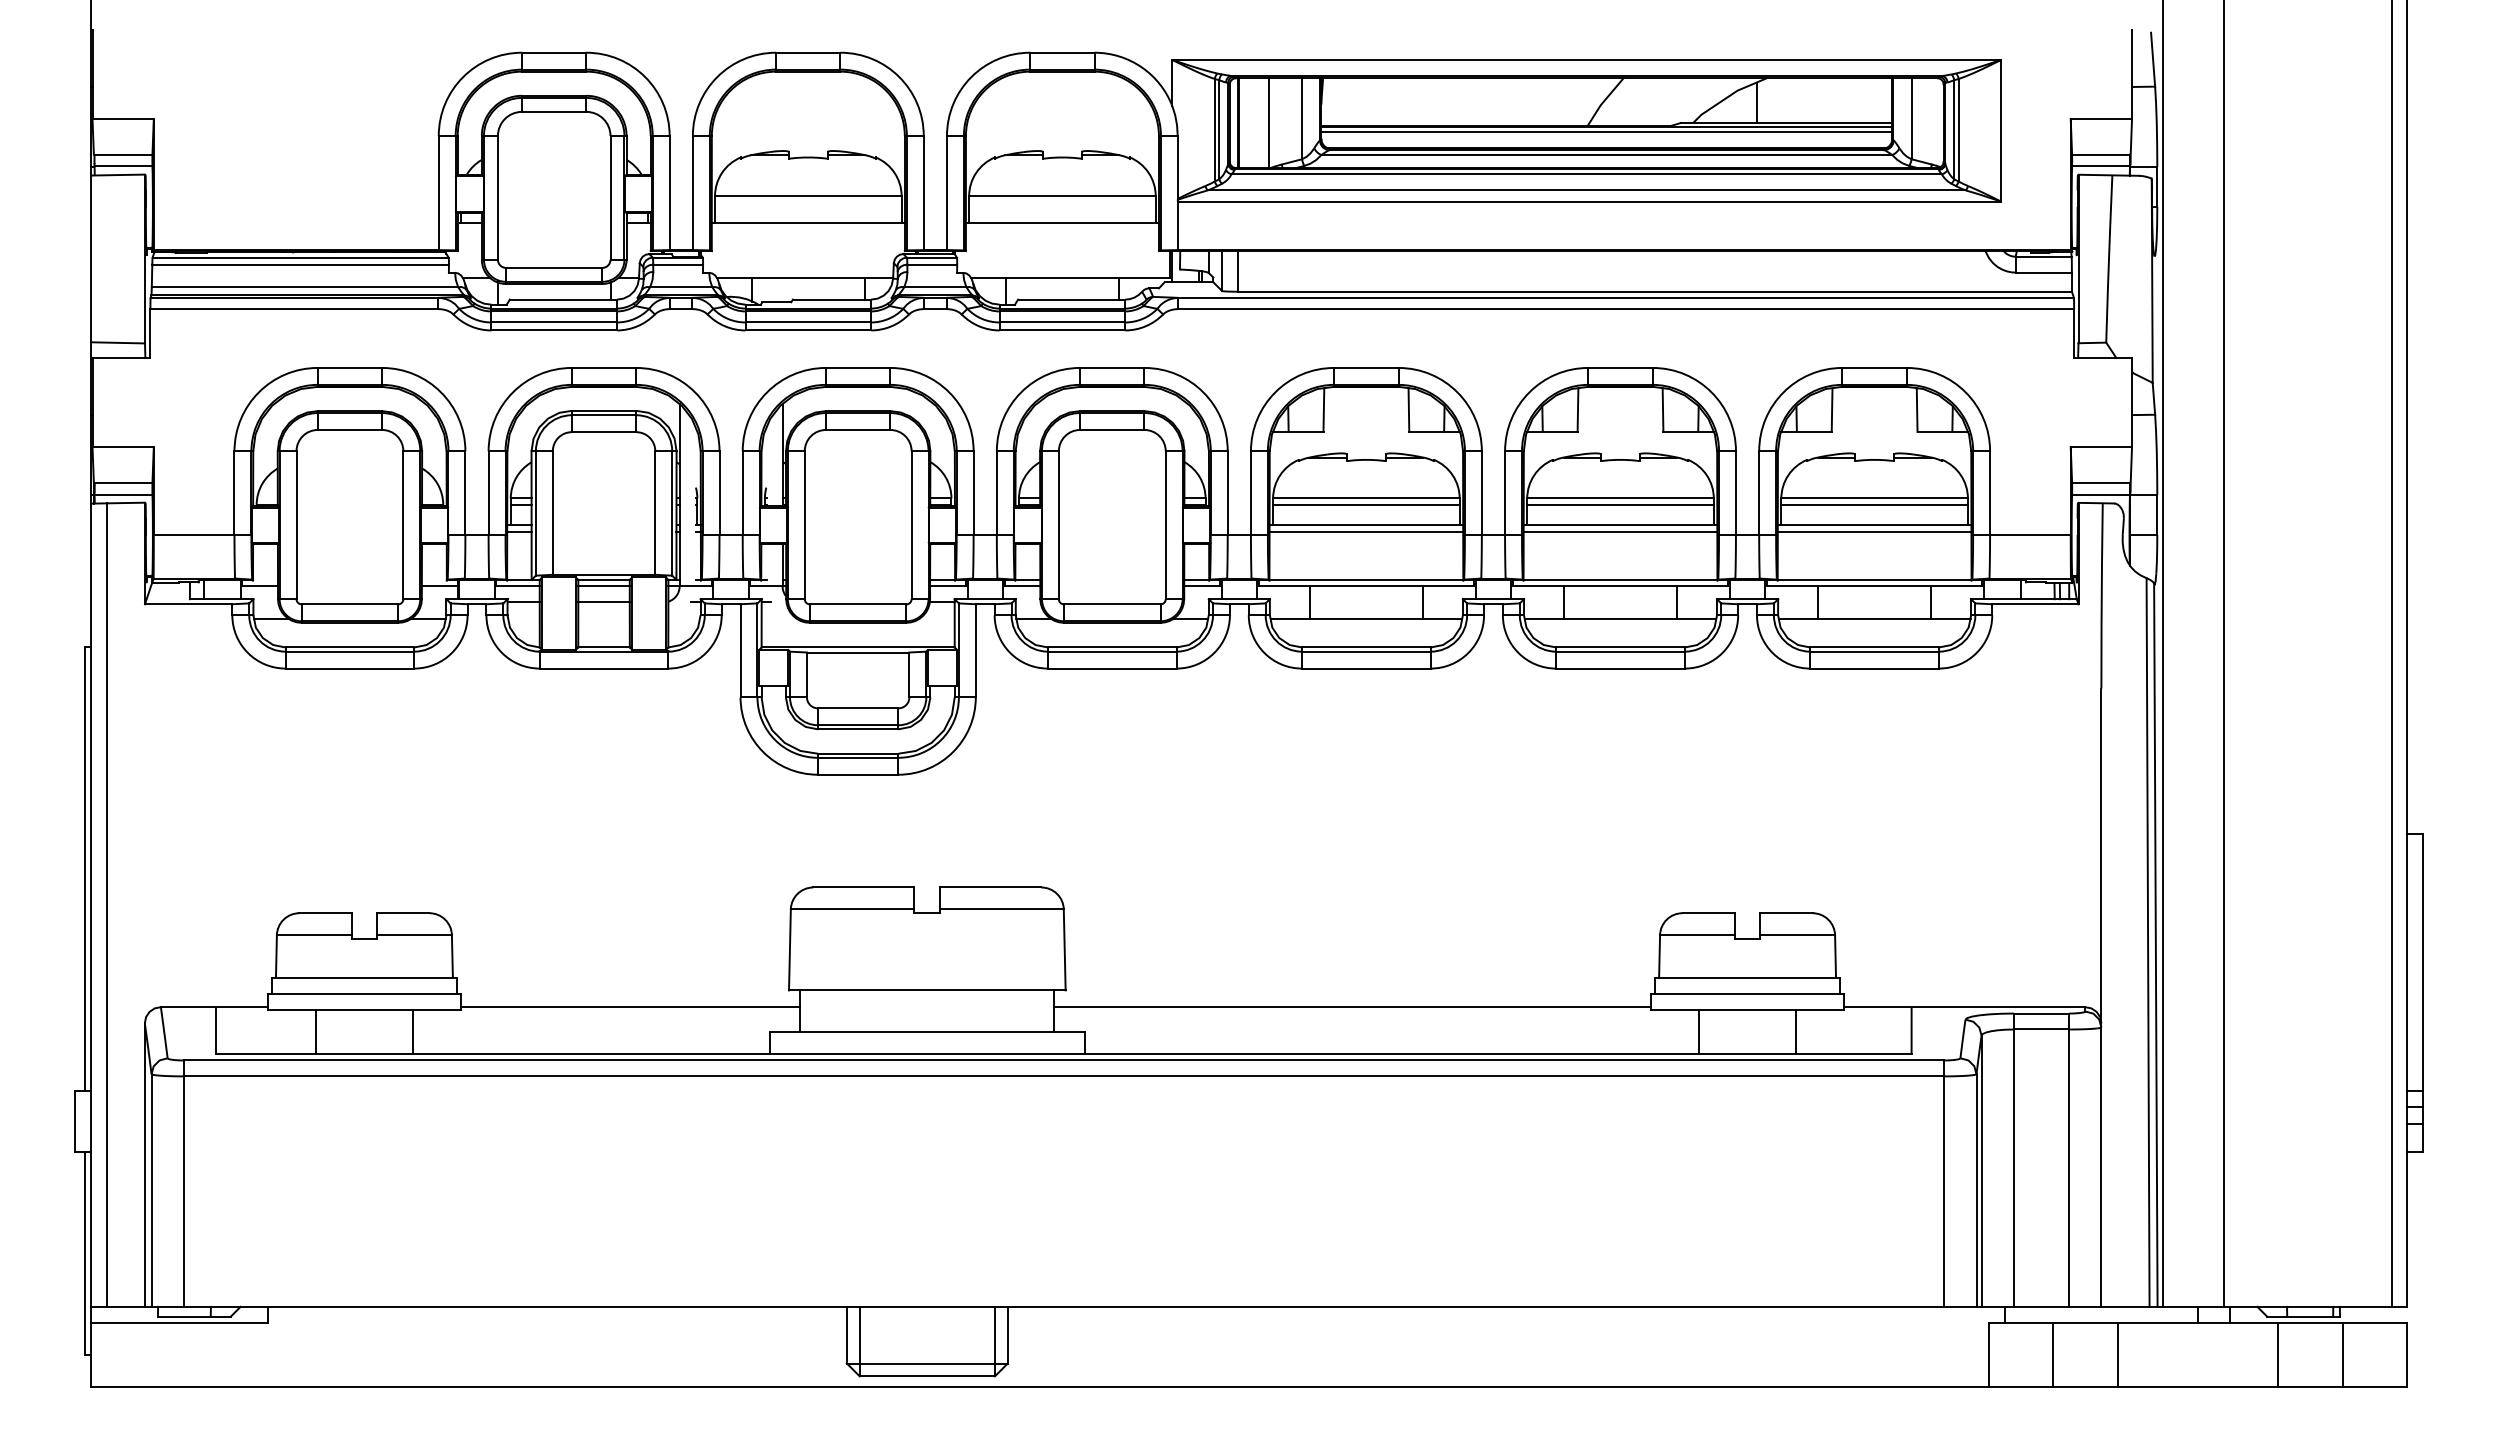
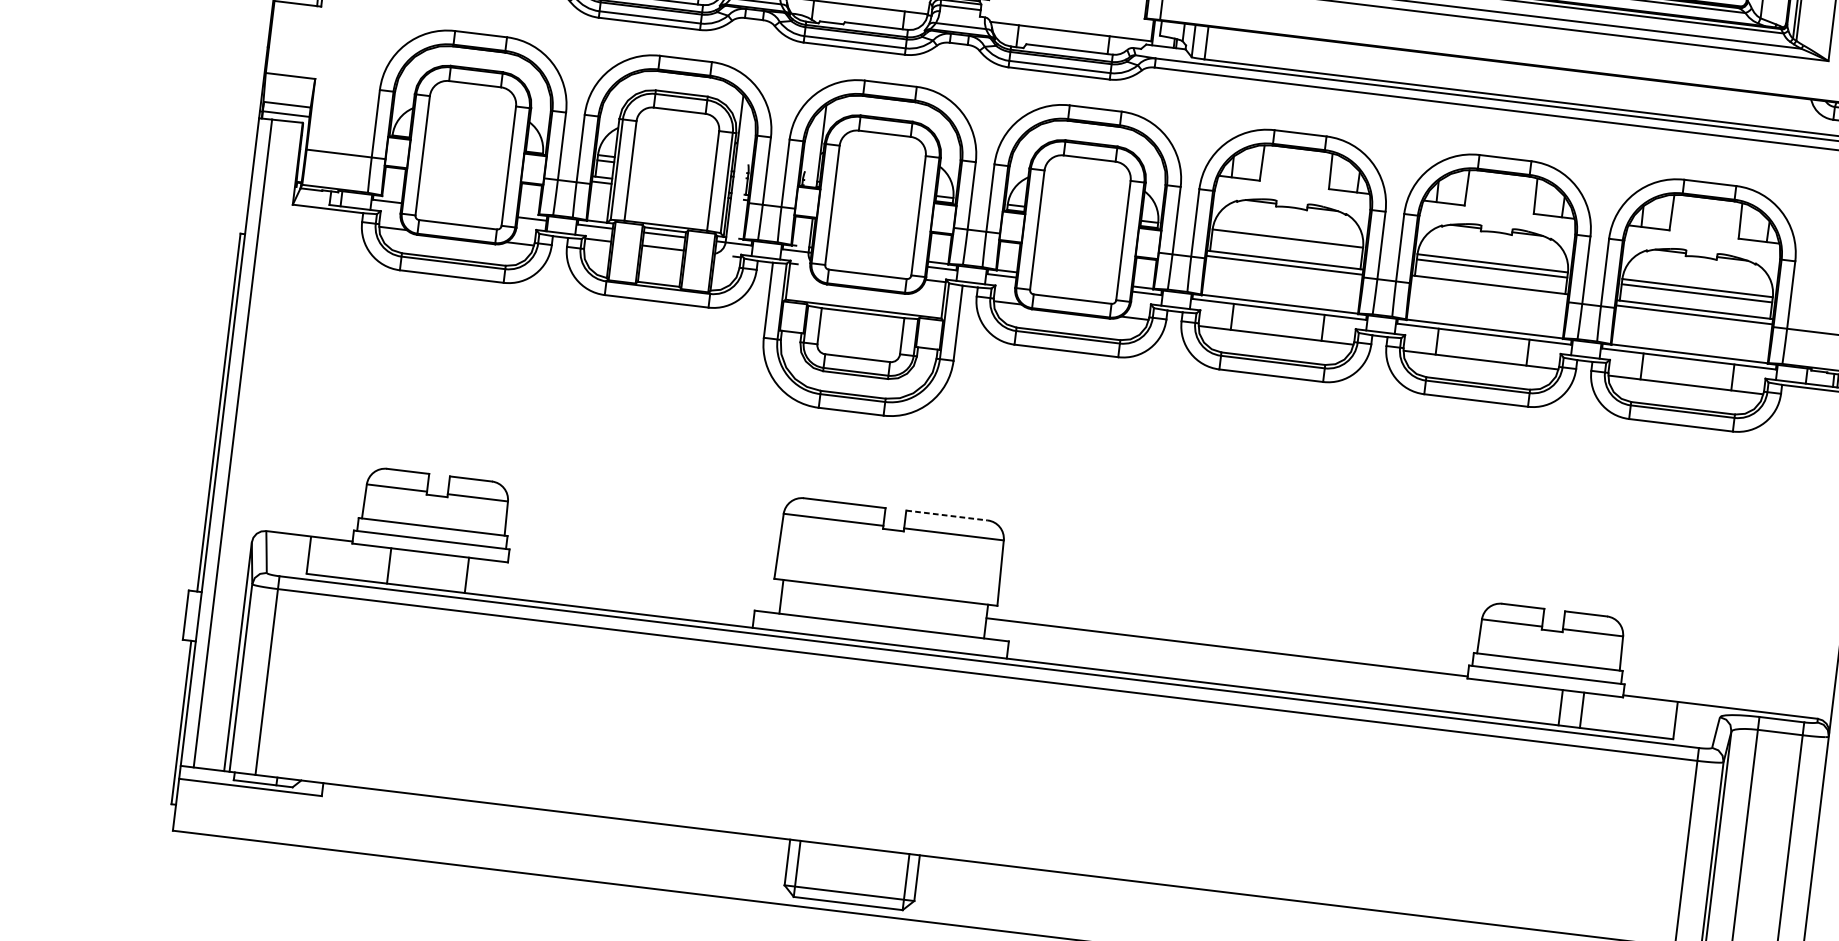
line: (1366, 504) -> (1287, 243), removed
line: (1620, 531) -> (1489, 289), removed
line: (990, 887) -> (946, 515), solid -> dashed
line: (630, 1007) -> (644, 577), removed
line: (1699, 1031) -> (1560, 707), moved

